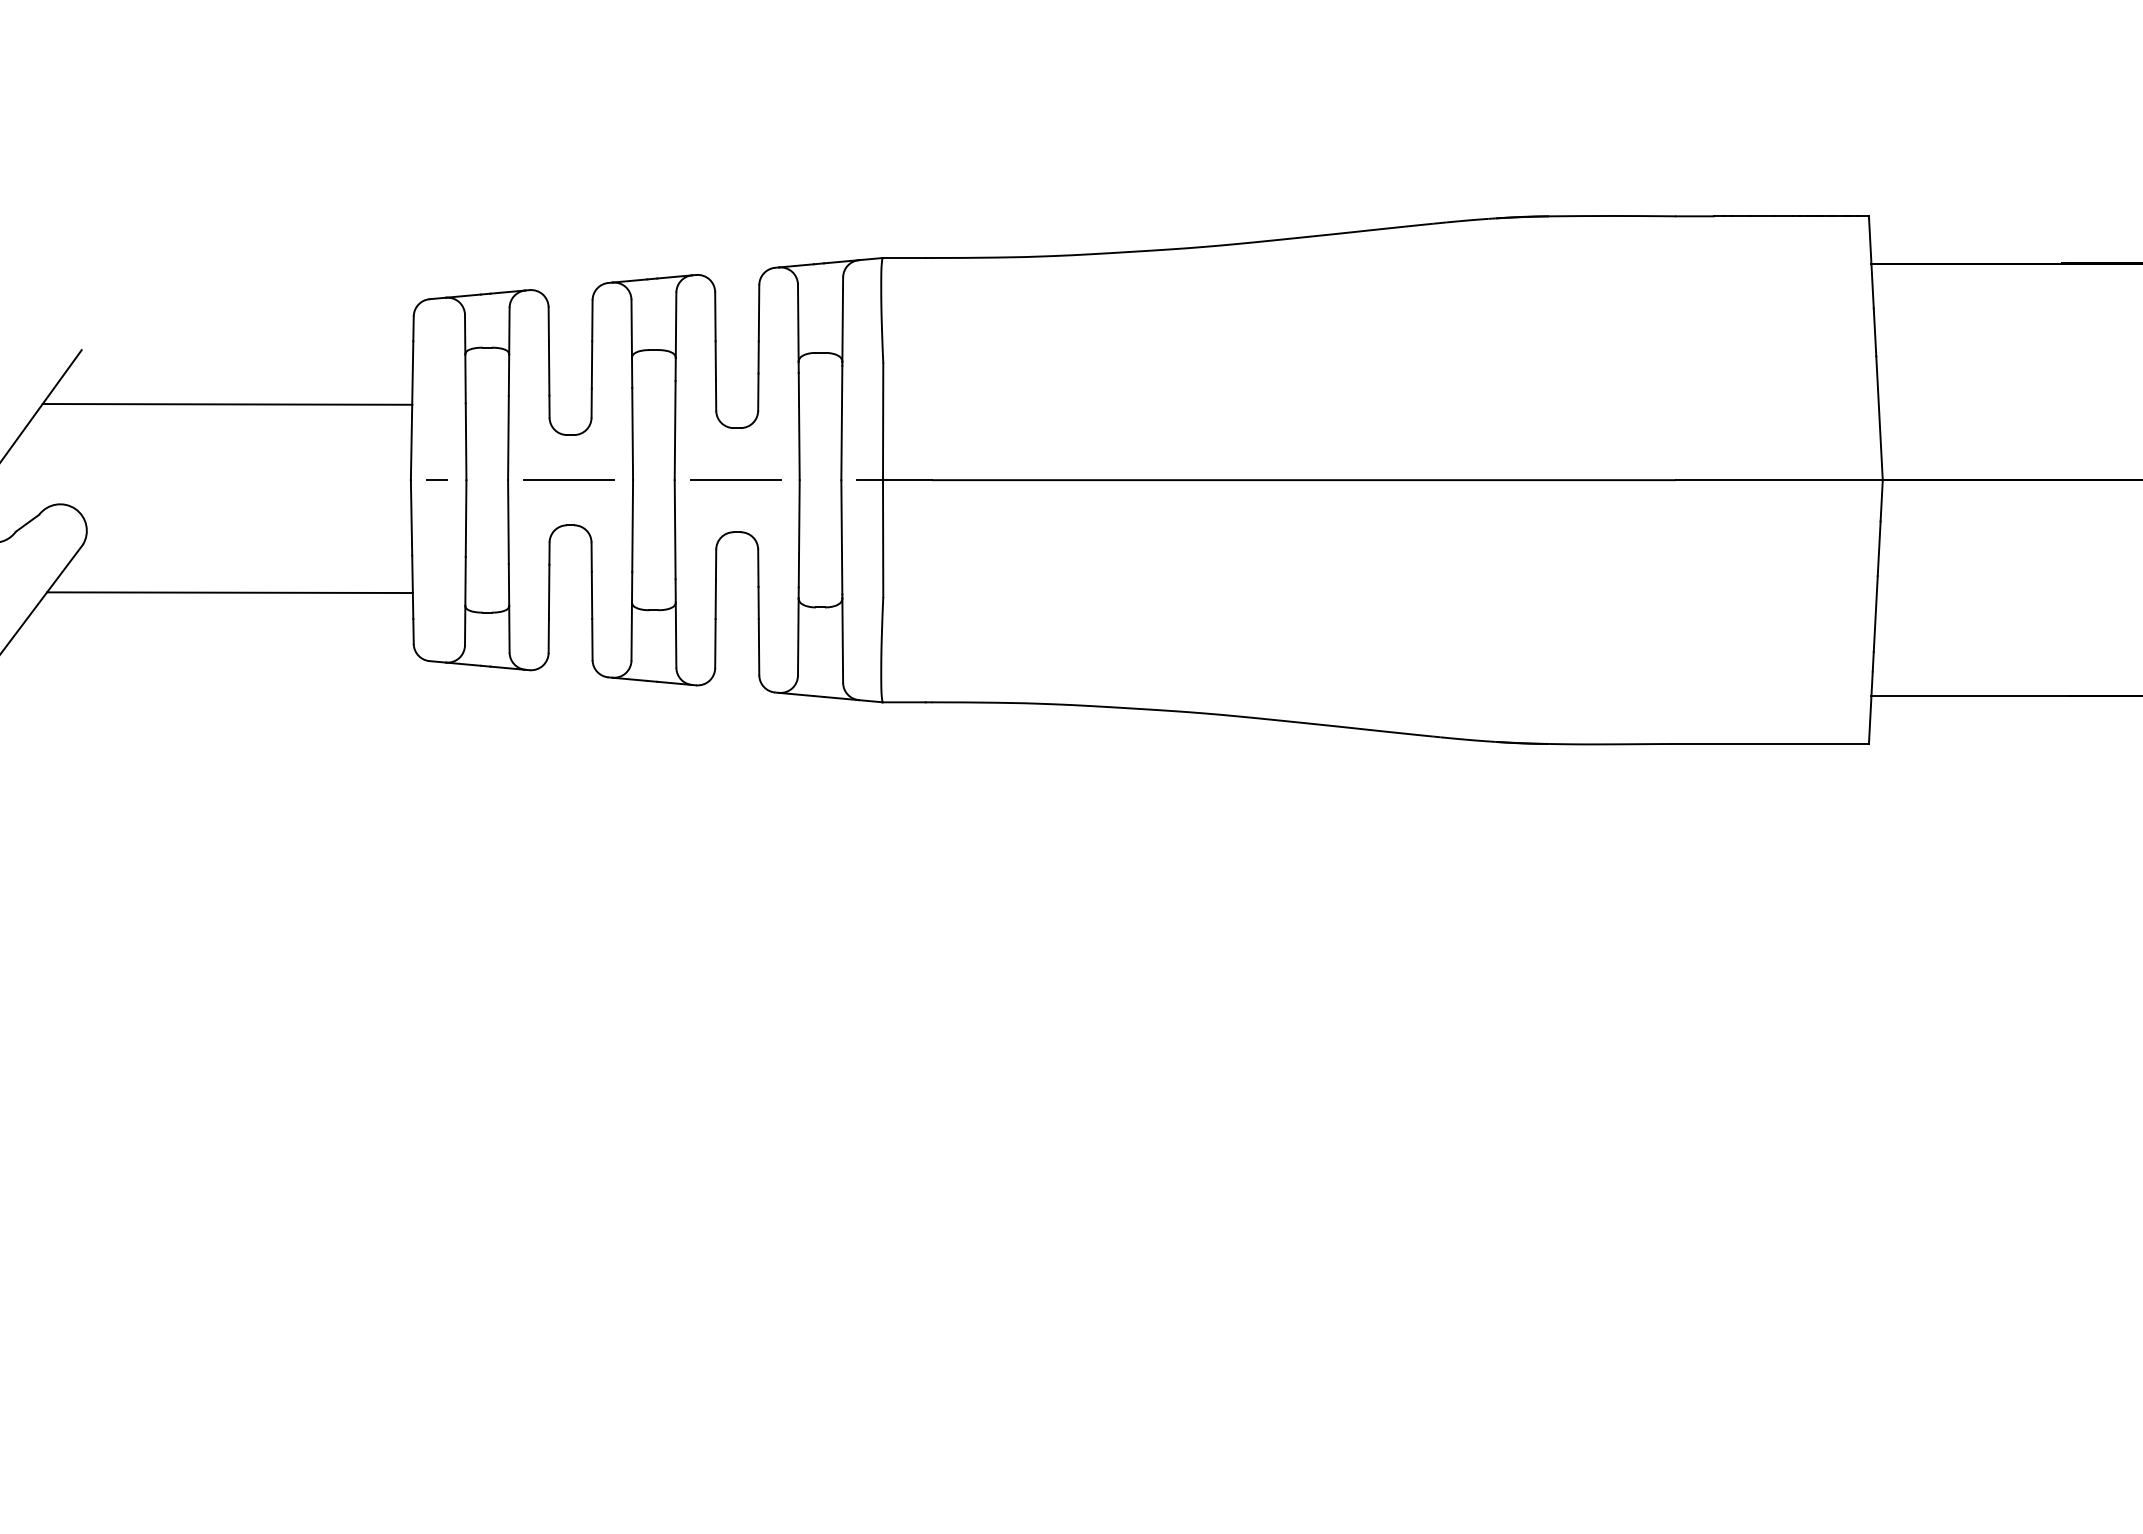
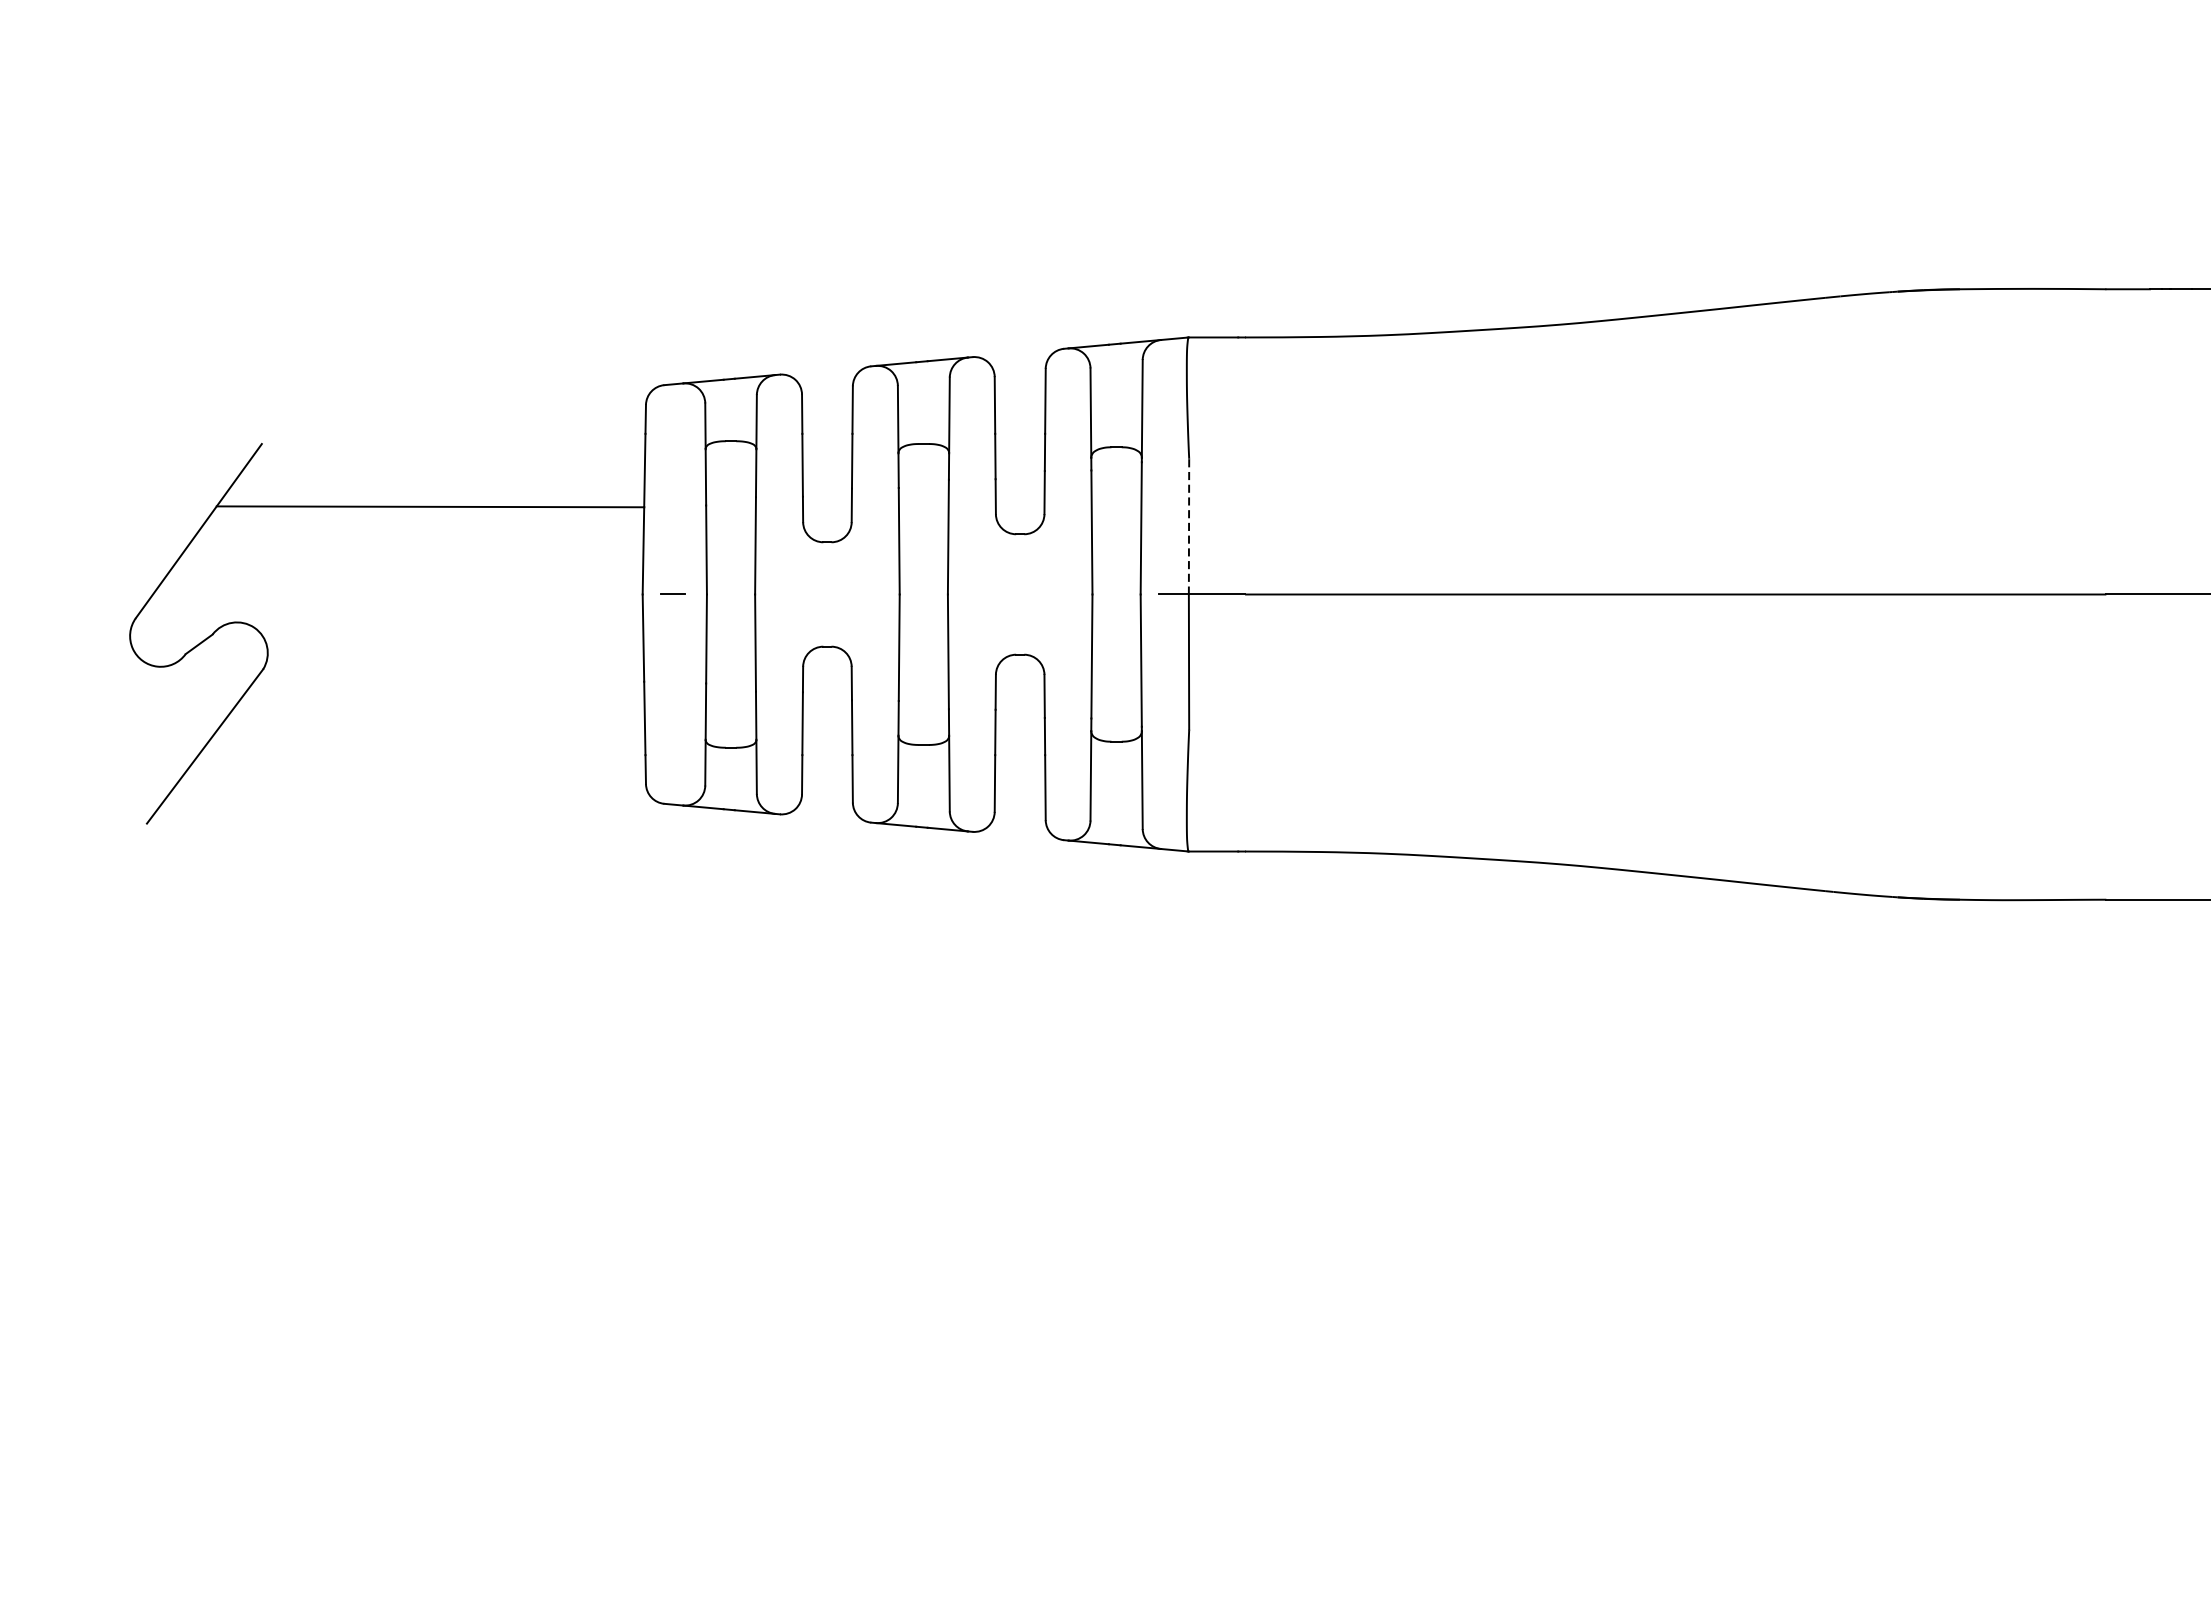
line: (883, 422) -> (1189, 527), solid -> dashed
line: (569, 480) -> (826, 594), removed
line: (735, 480) -> (1018, 594), removed
line: (229, 592) -> (432, 724), removed

